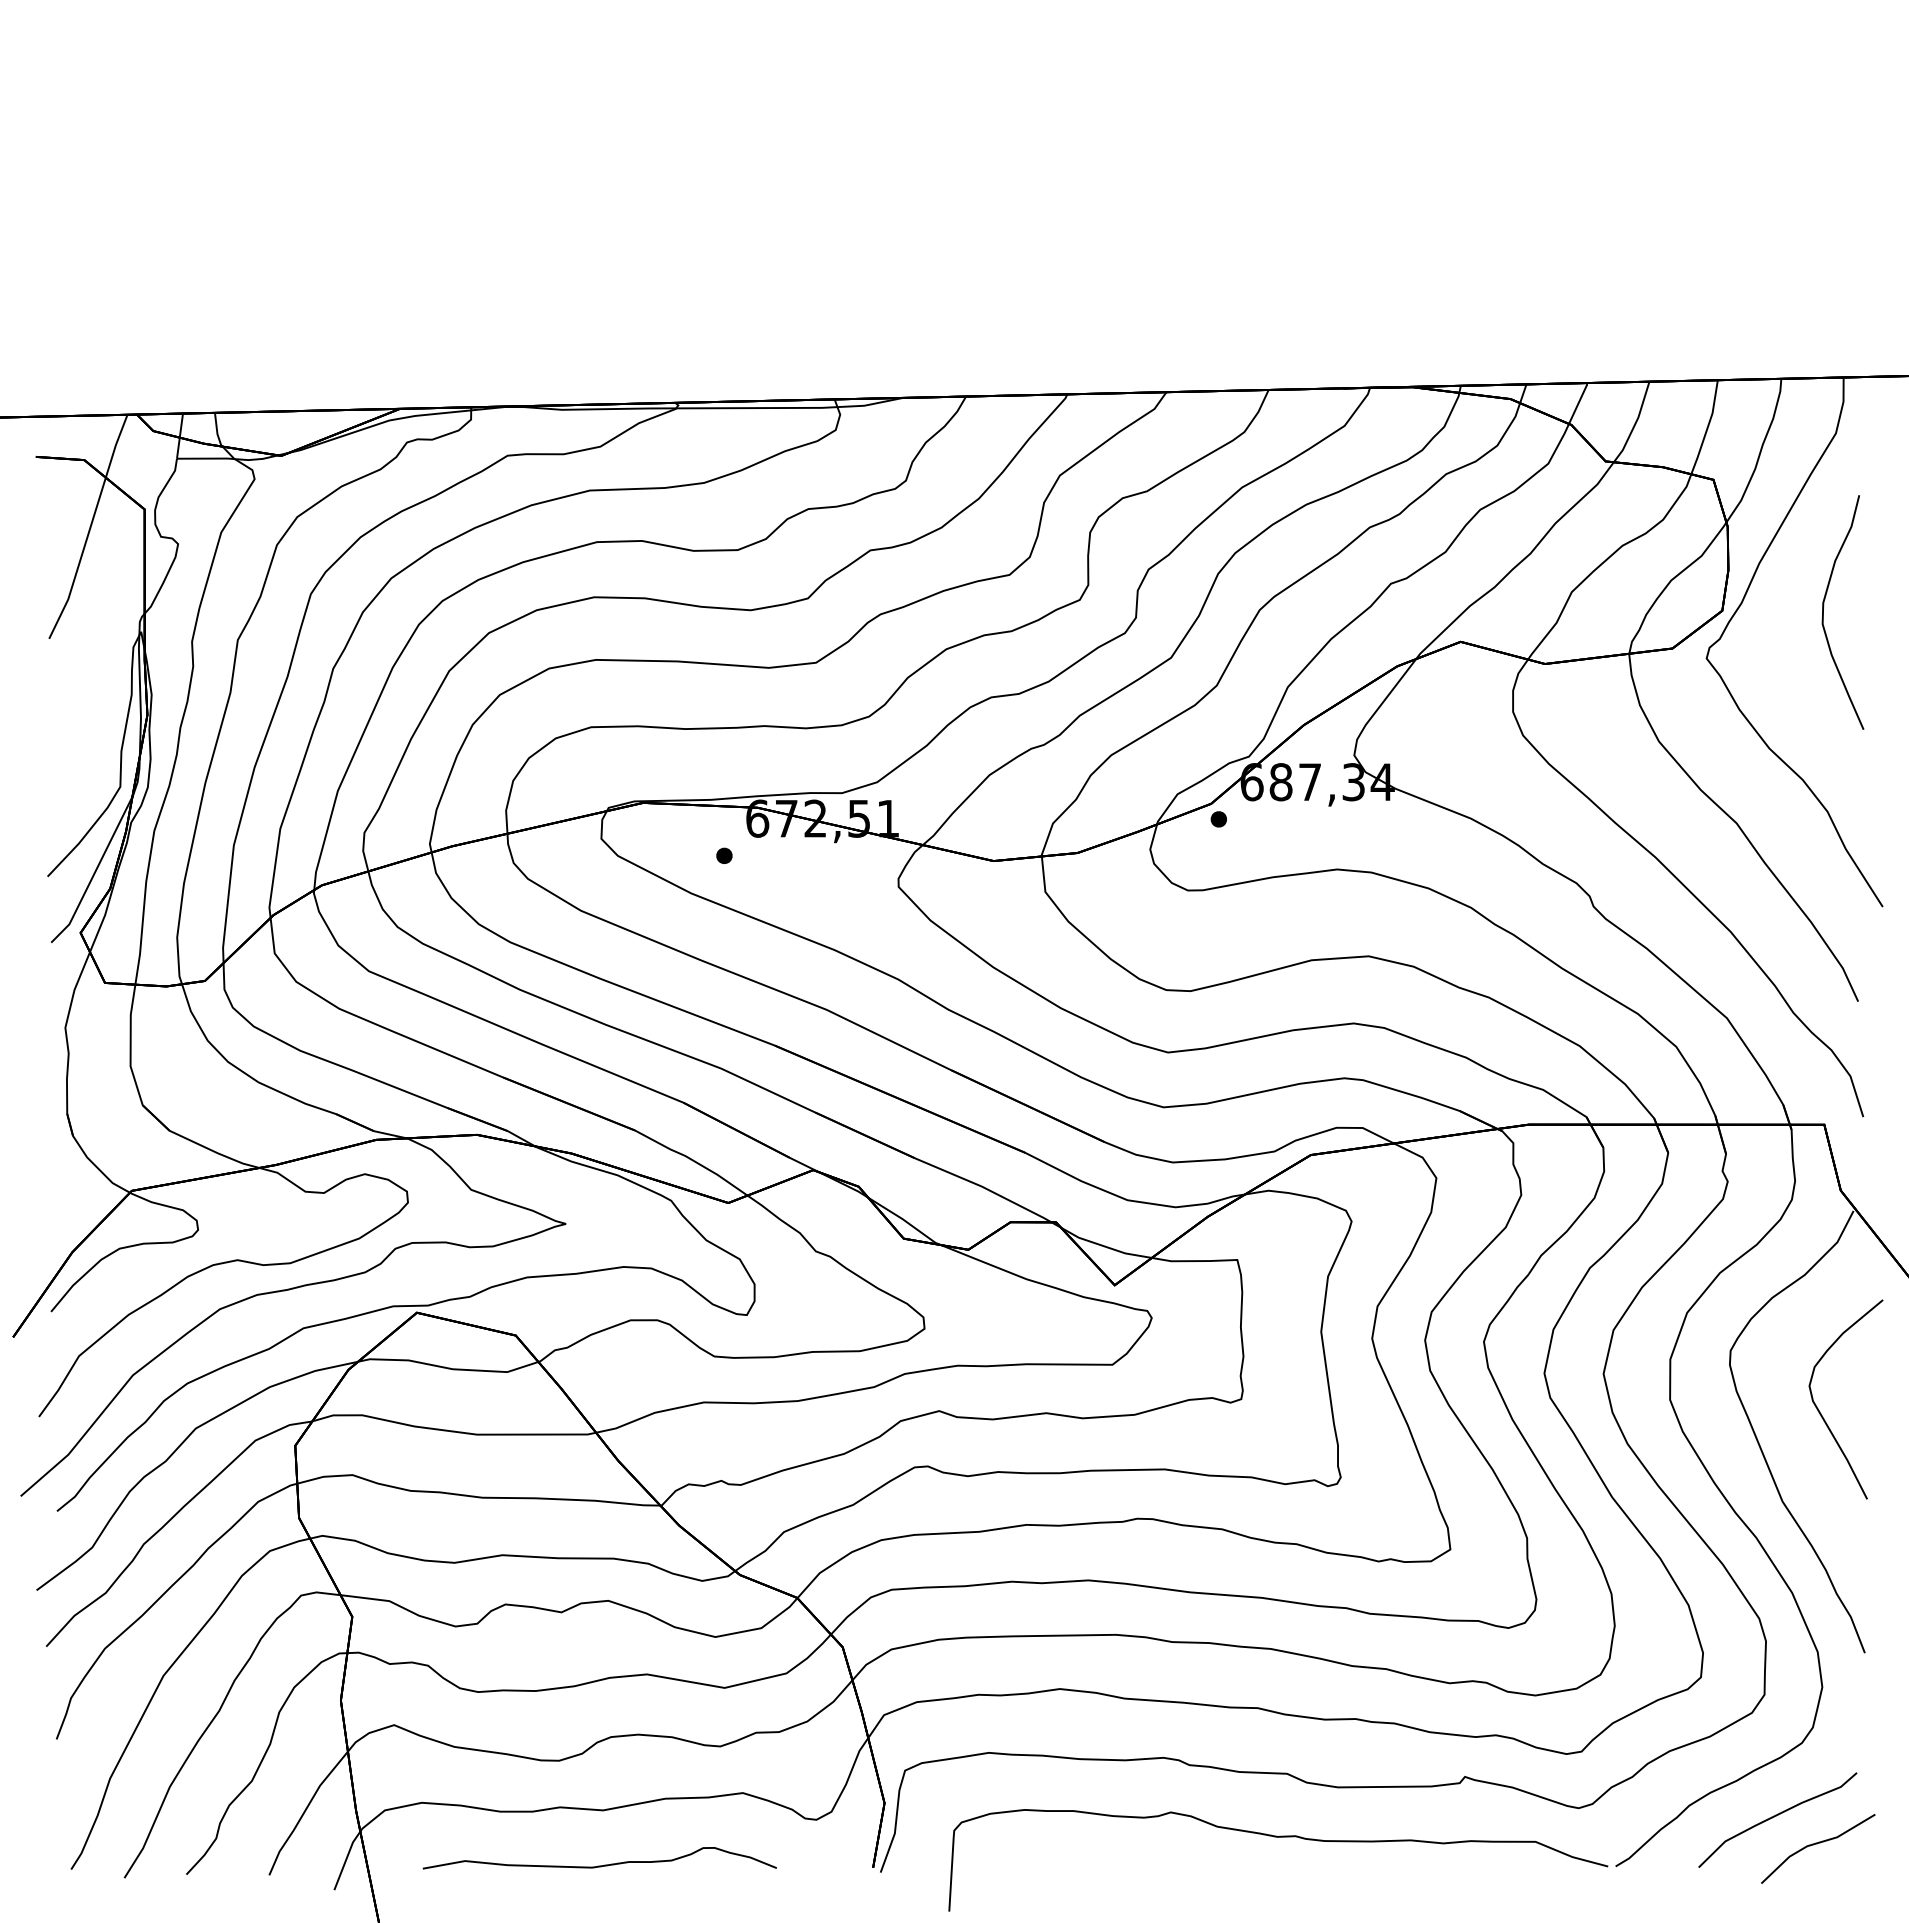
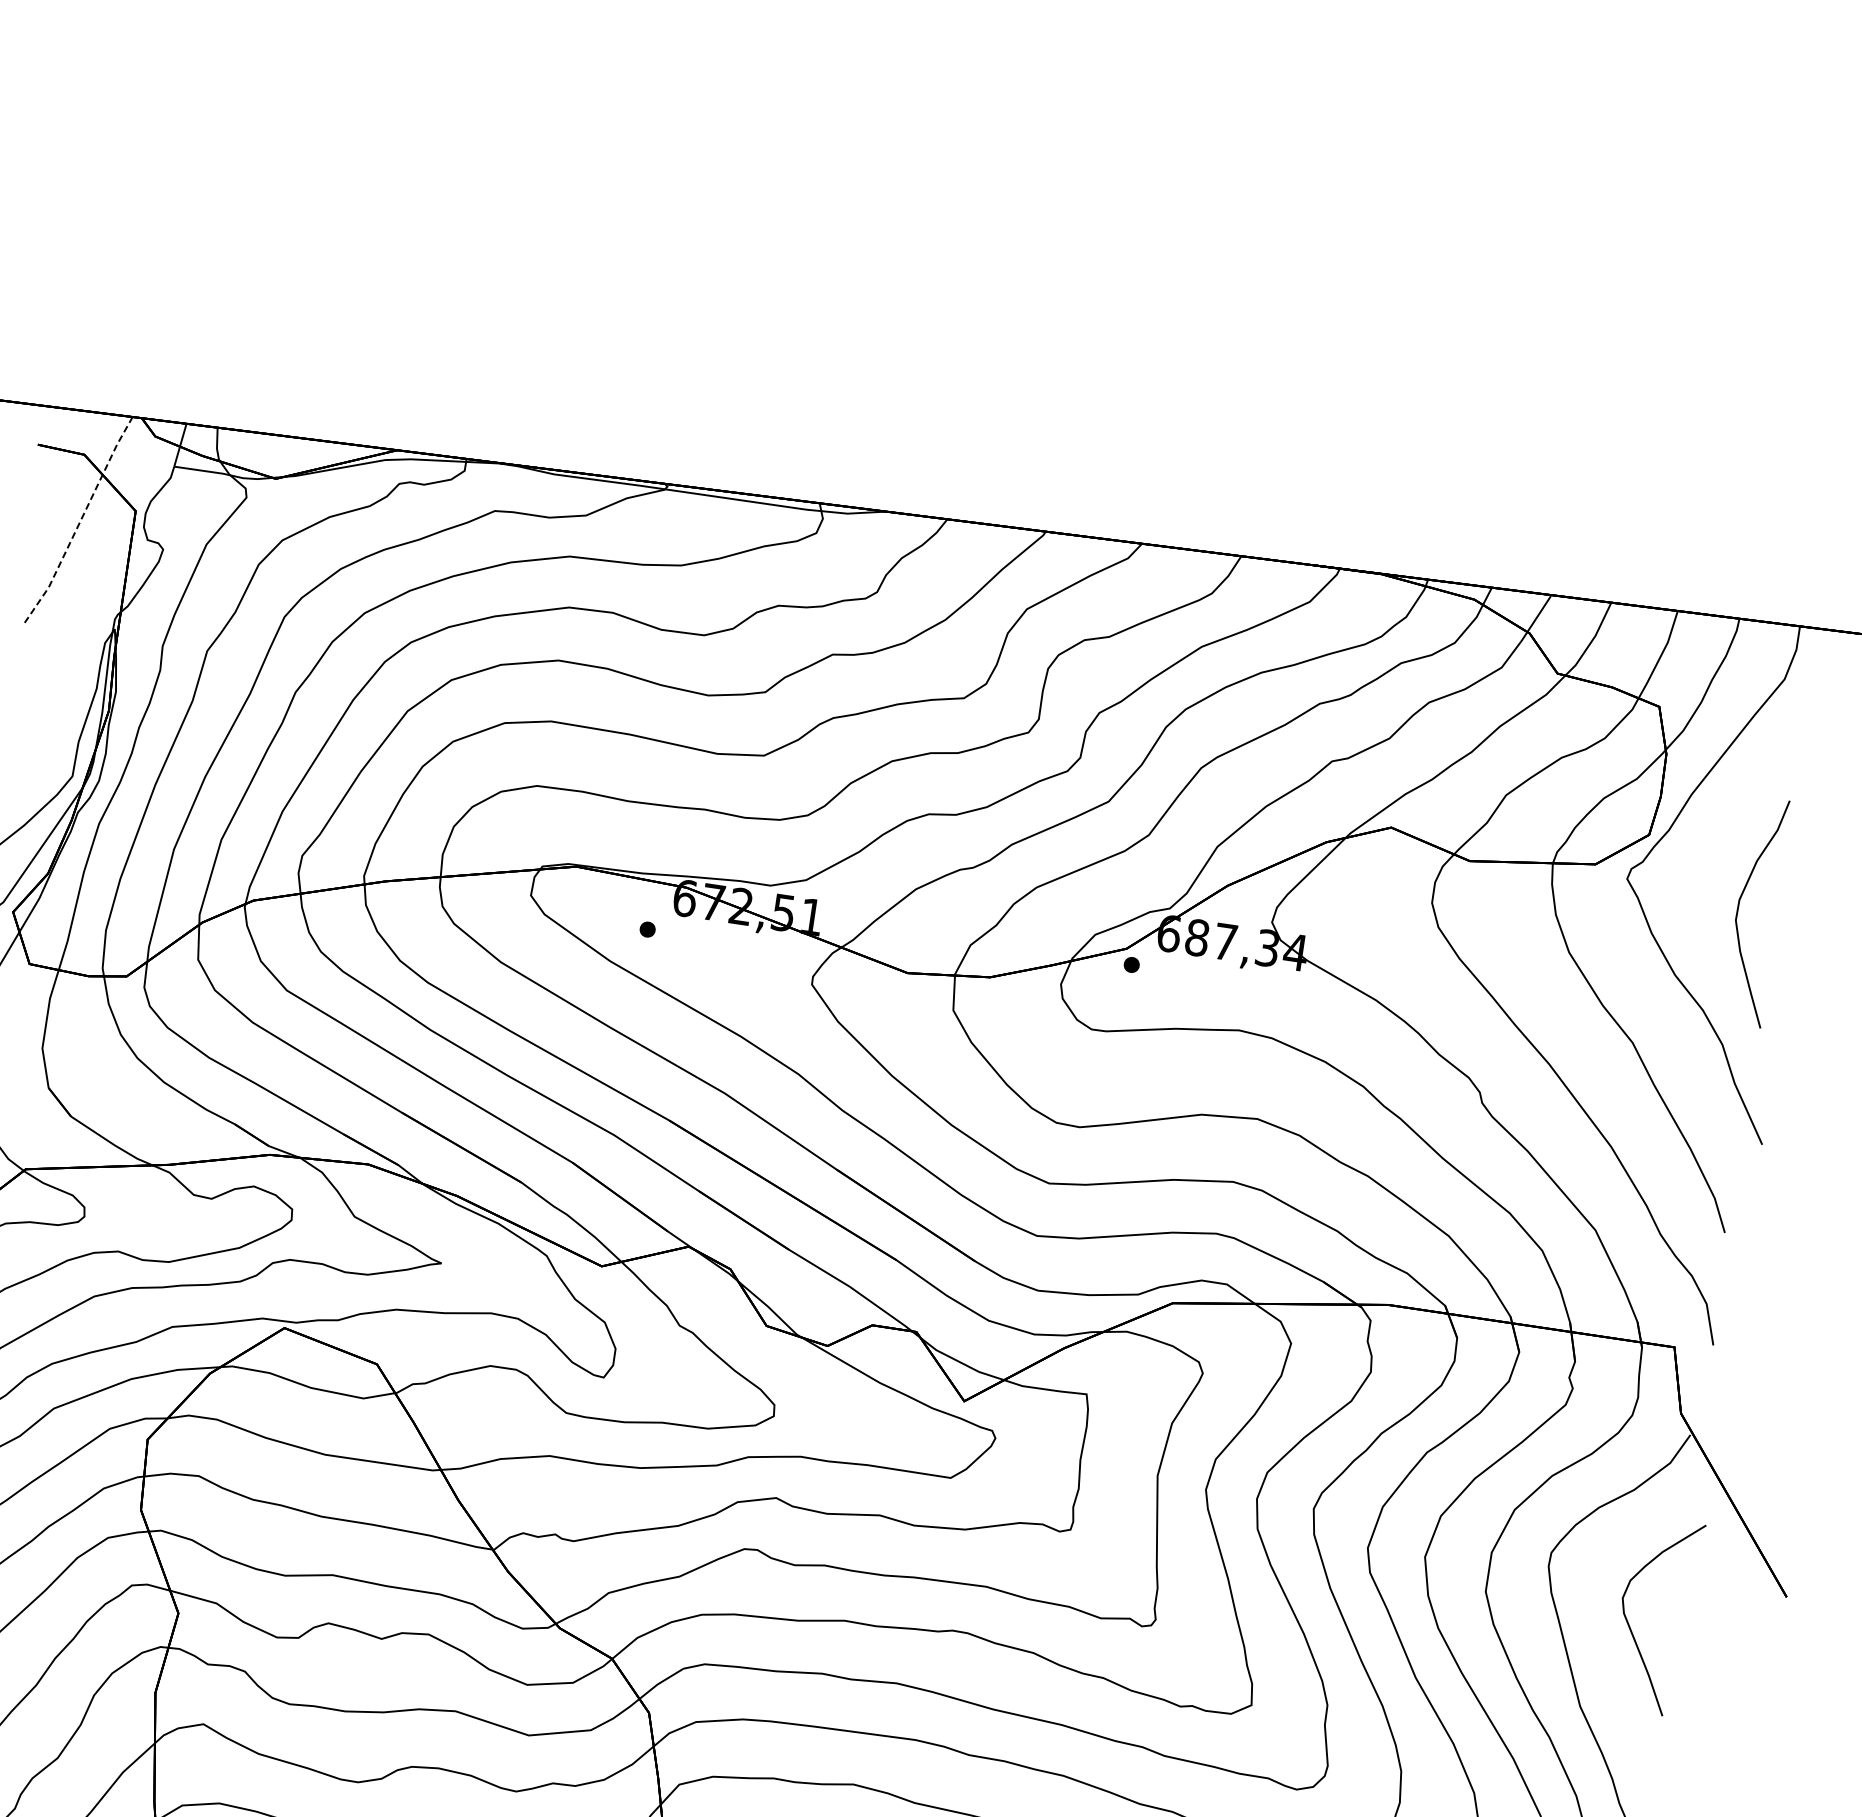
line: (90, 527) -> (80, 520), solid -> dashed
curve: (1824, 606) -> (1740, 903), moved

